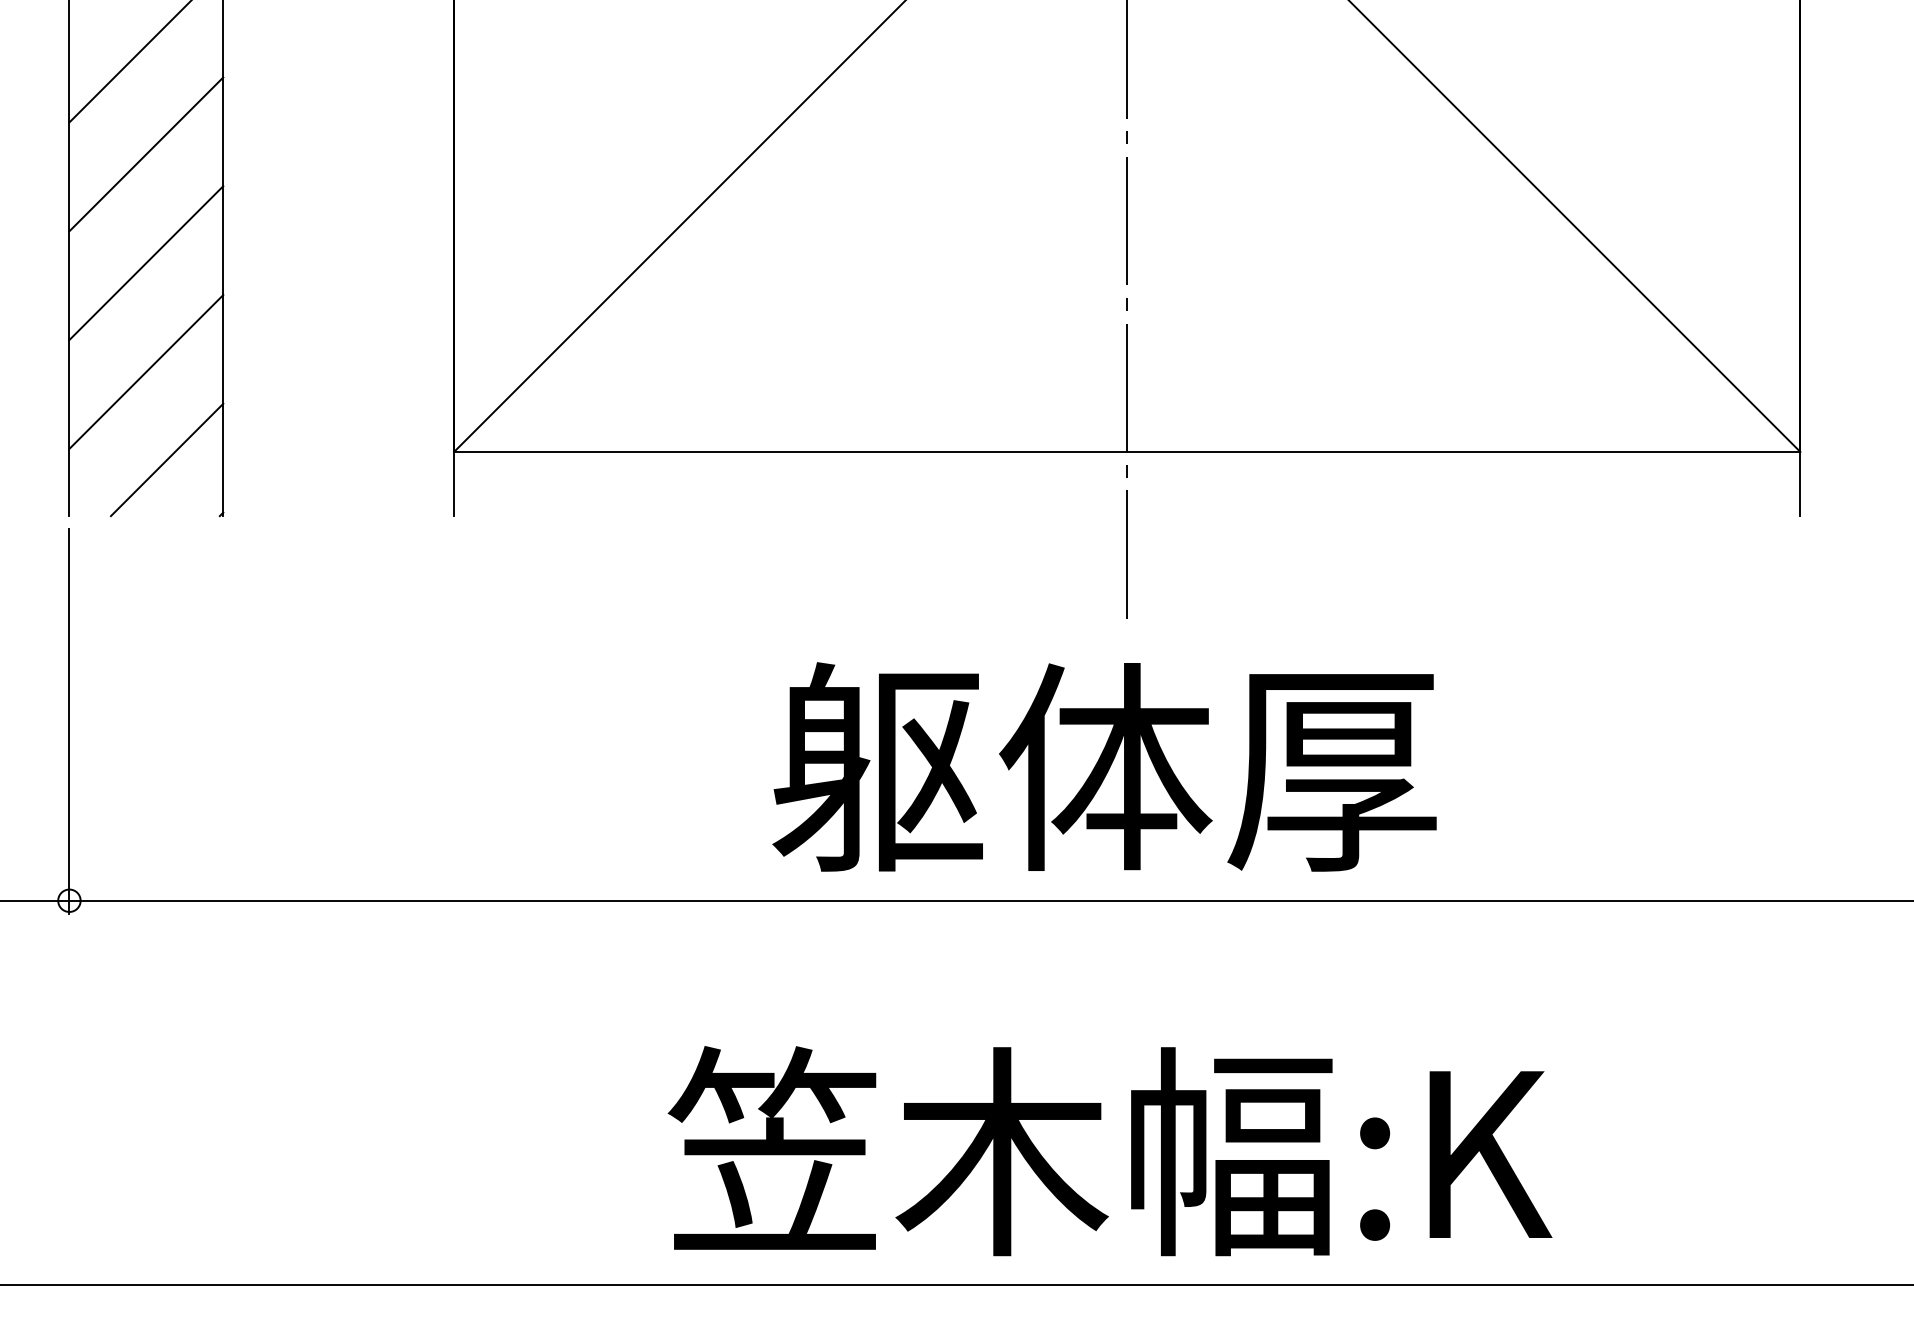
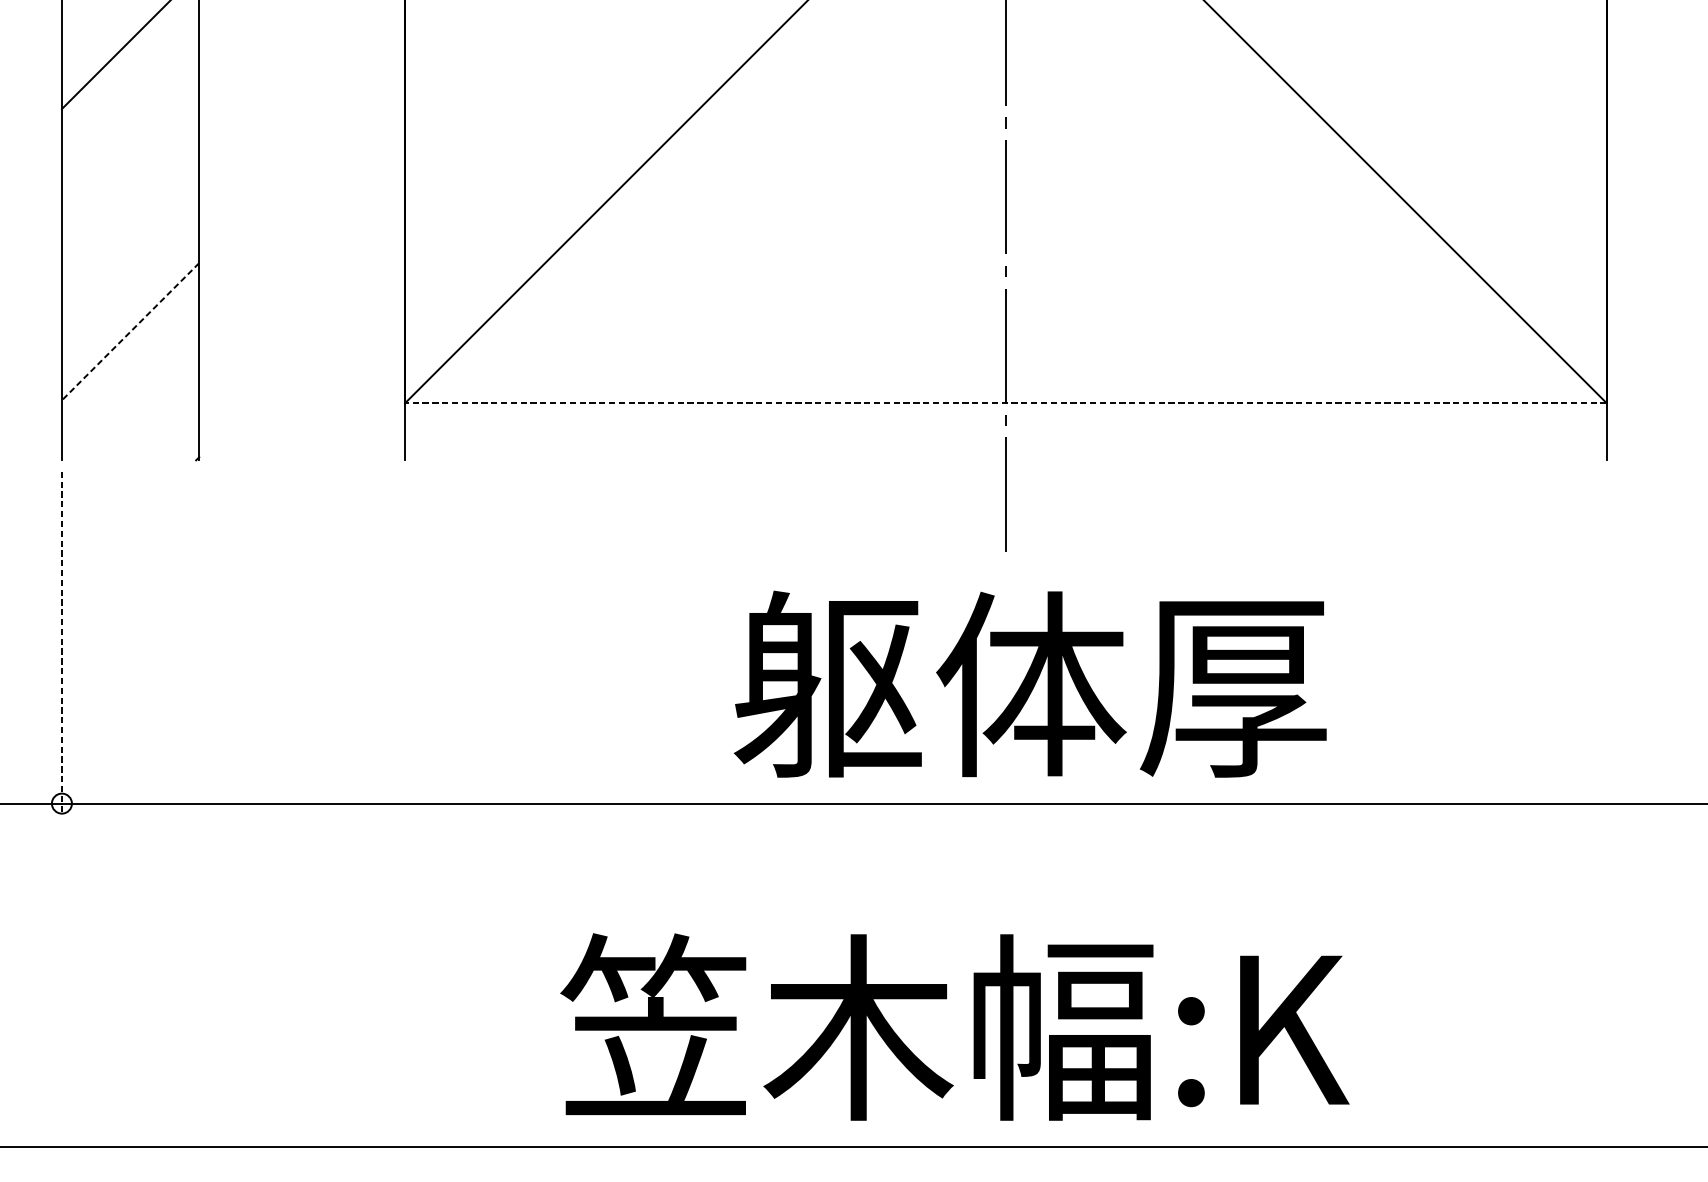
line: (146, 154) -> (130, 137), removed
line: (146, 263) -> (130, 234), removed
line: (146, 371) -> (130, 331), solid -> dashed
line: (1126, 452) -> (1005, 403), solid -> dashed
line: (166, 459) -> (148, 409), removed
line: (69, 721) -> (61, 643), solid -> dashed
text: (1104, 766) -> (1030, 683), moved
text: (1109, 1151) -> (954, 1027), moved

